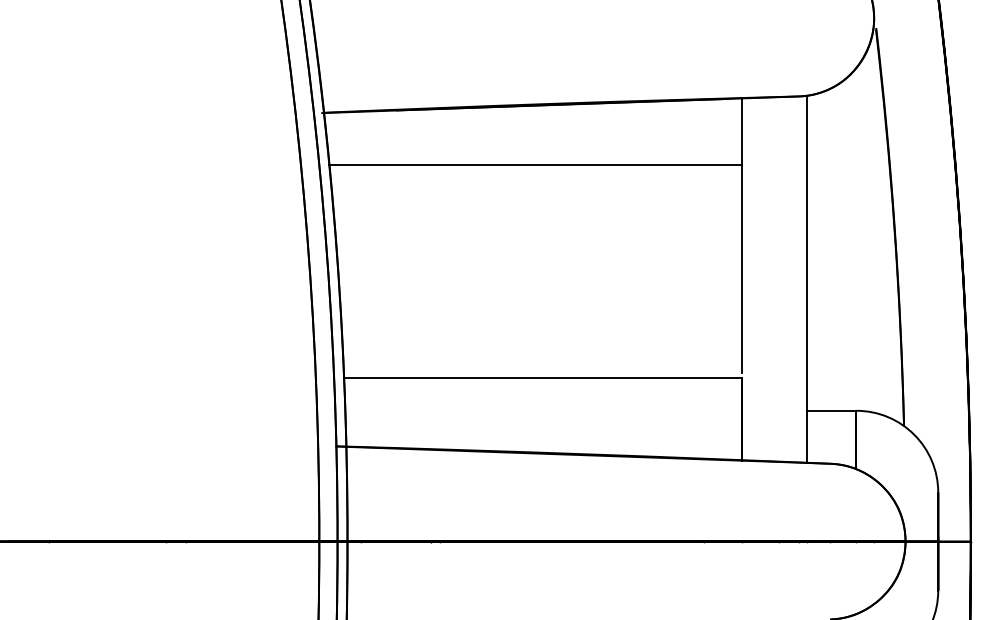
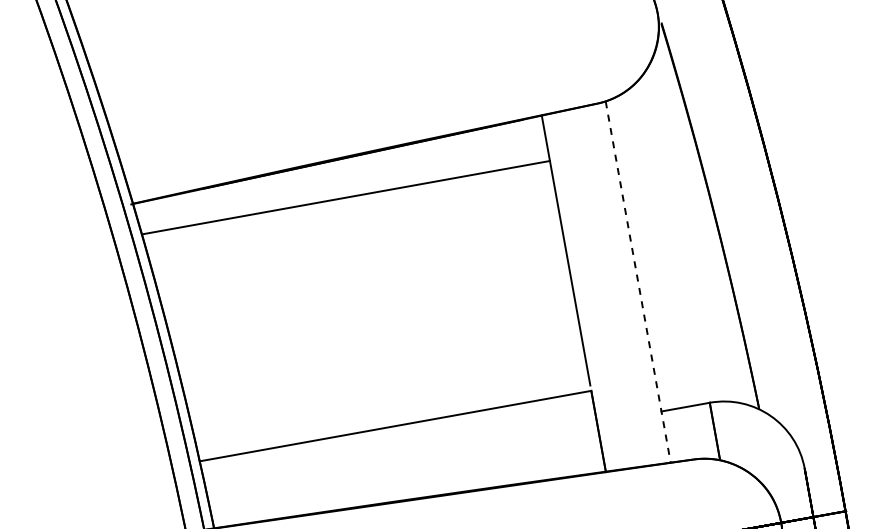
line: (535, 164) -> (346, 197), moved
line: (807, 279) -> (638, 282), solid -> dashed

